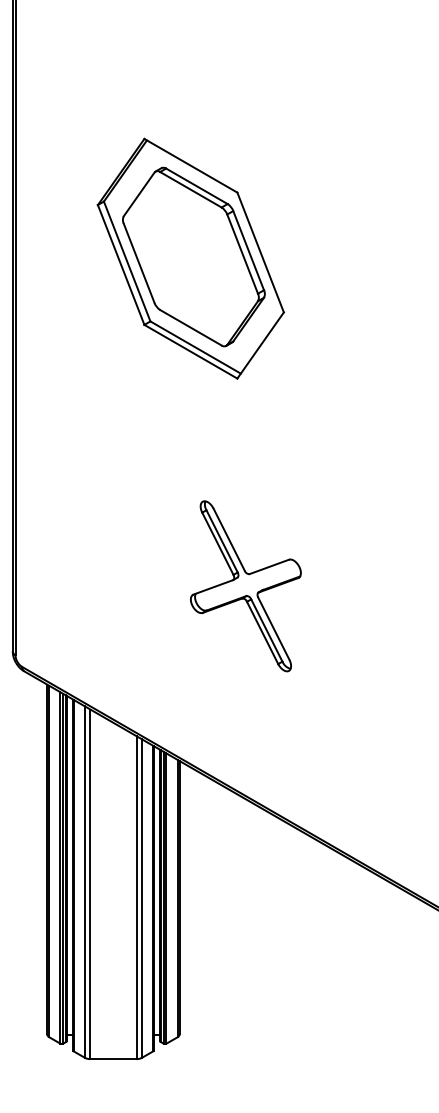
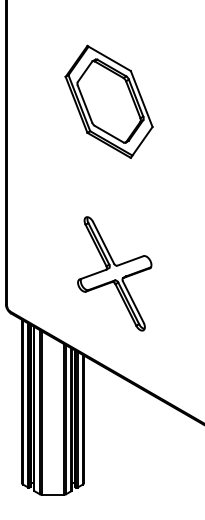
part: (189, 257) -> (108, 101), moved
part: (245, 585) -> (114, 273), size x1.43

